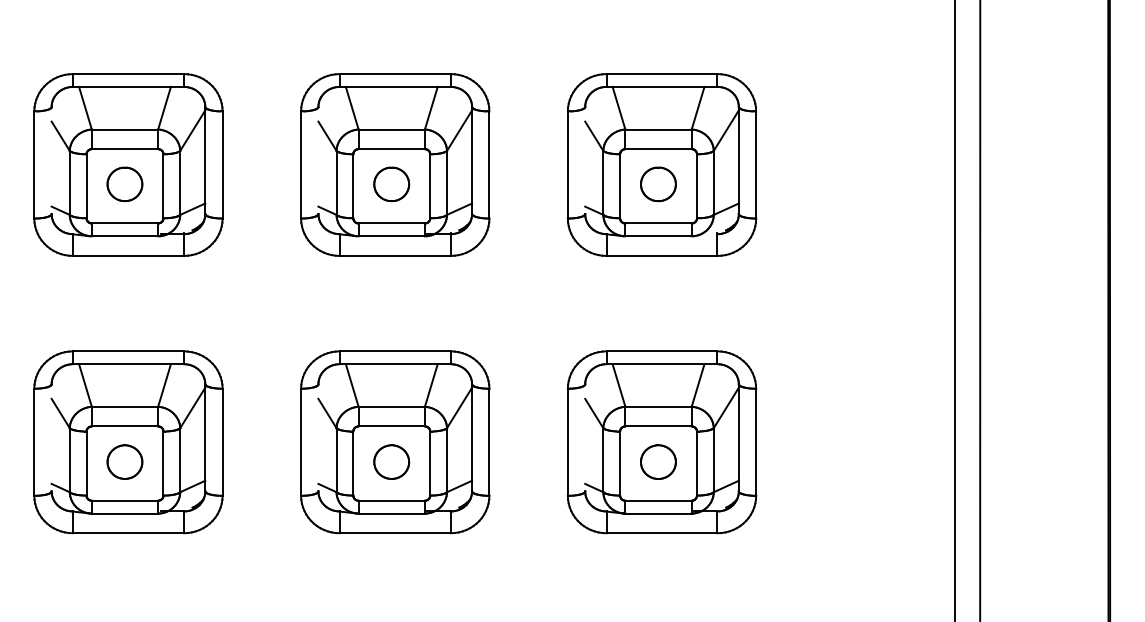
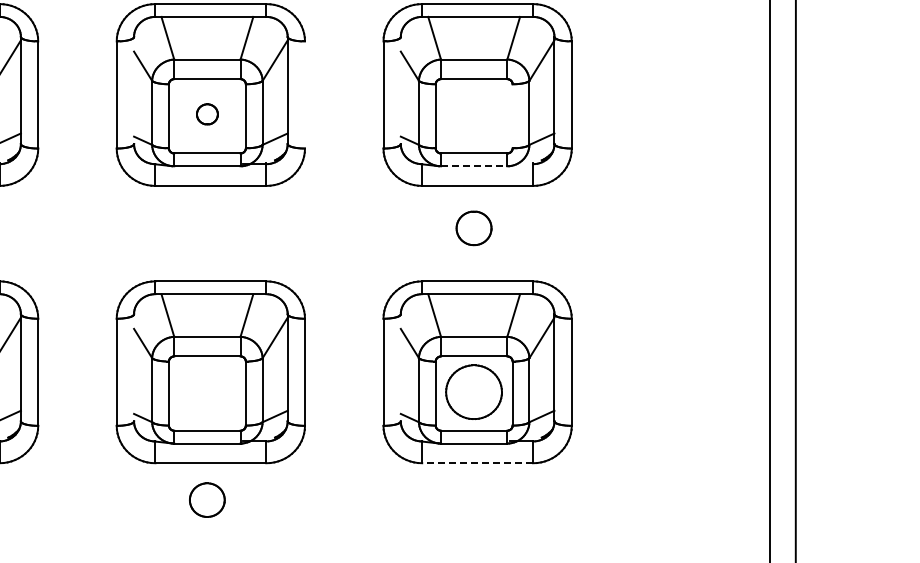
line: (489, 164) -> (305, 94), removed
part: (391, 184) -> (207, 114), size x0.6
part: (658, 184) -> (474, 228), moved
line: (697, 186) -> (513, 116), removed
line: (659, 236) -> (475, 166), solid -> dashed
part: (391, 461) -> (207, 499), moved
part: (658, 461) -> (474, 391), size x1.6
line: (661, 533) -> (477, 463), solid -> dashed

